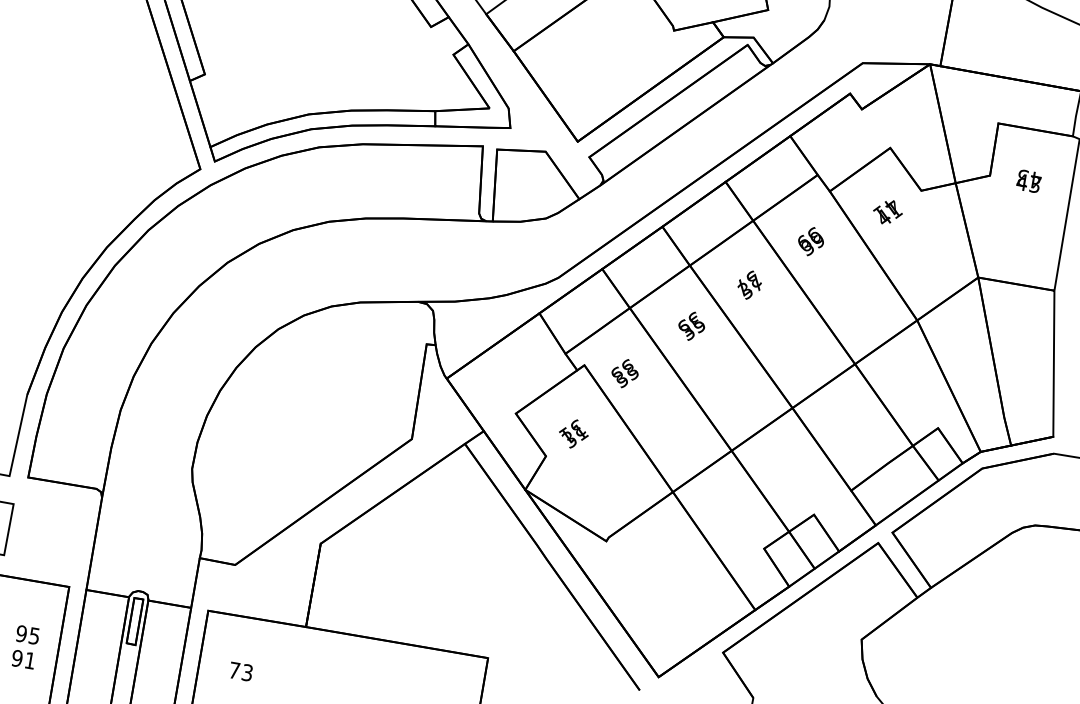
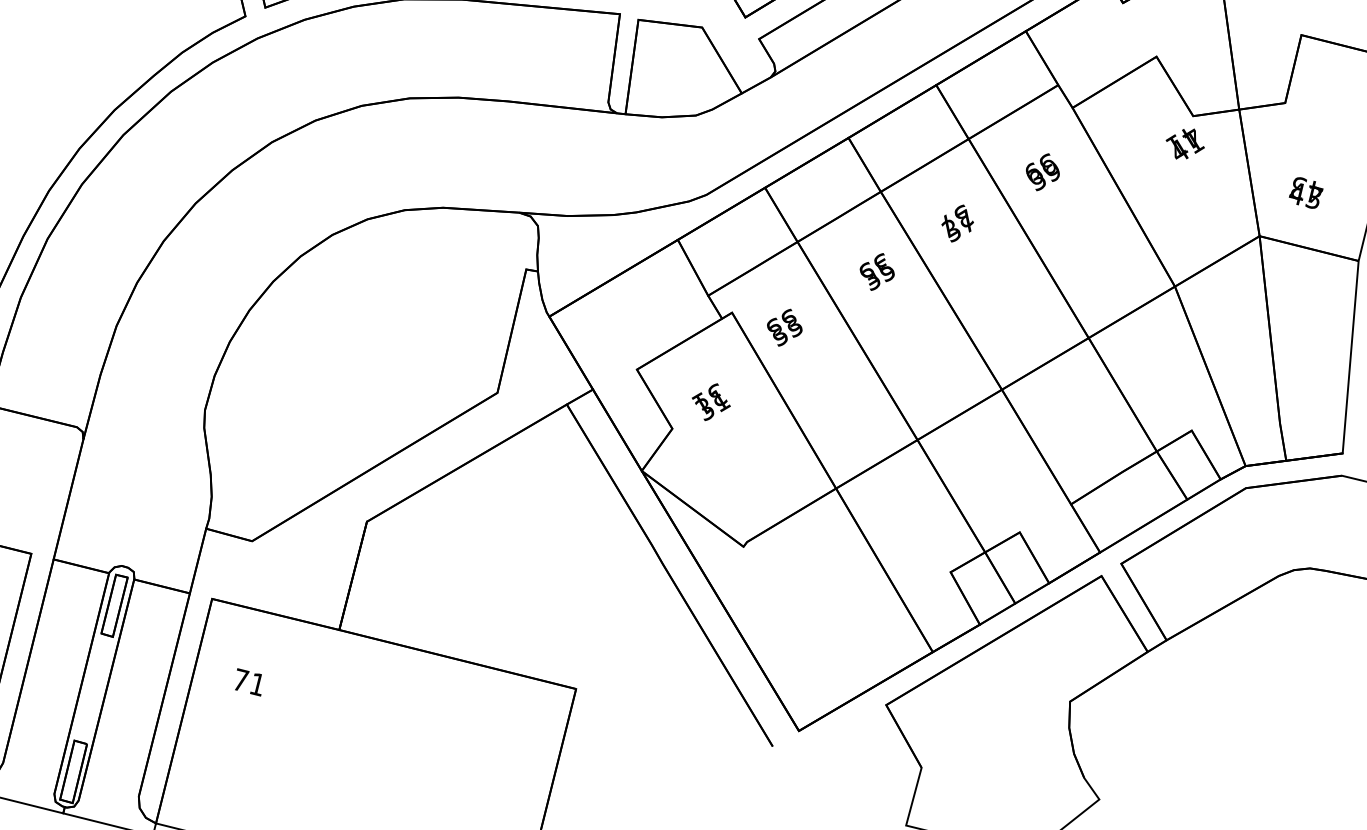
text: (1028, 180) -> (1305, 191), moved
text: (887, 212) -> (1184, 144), moved
text: (246, 672) -> (256, 684), 73 -> 71

